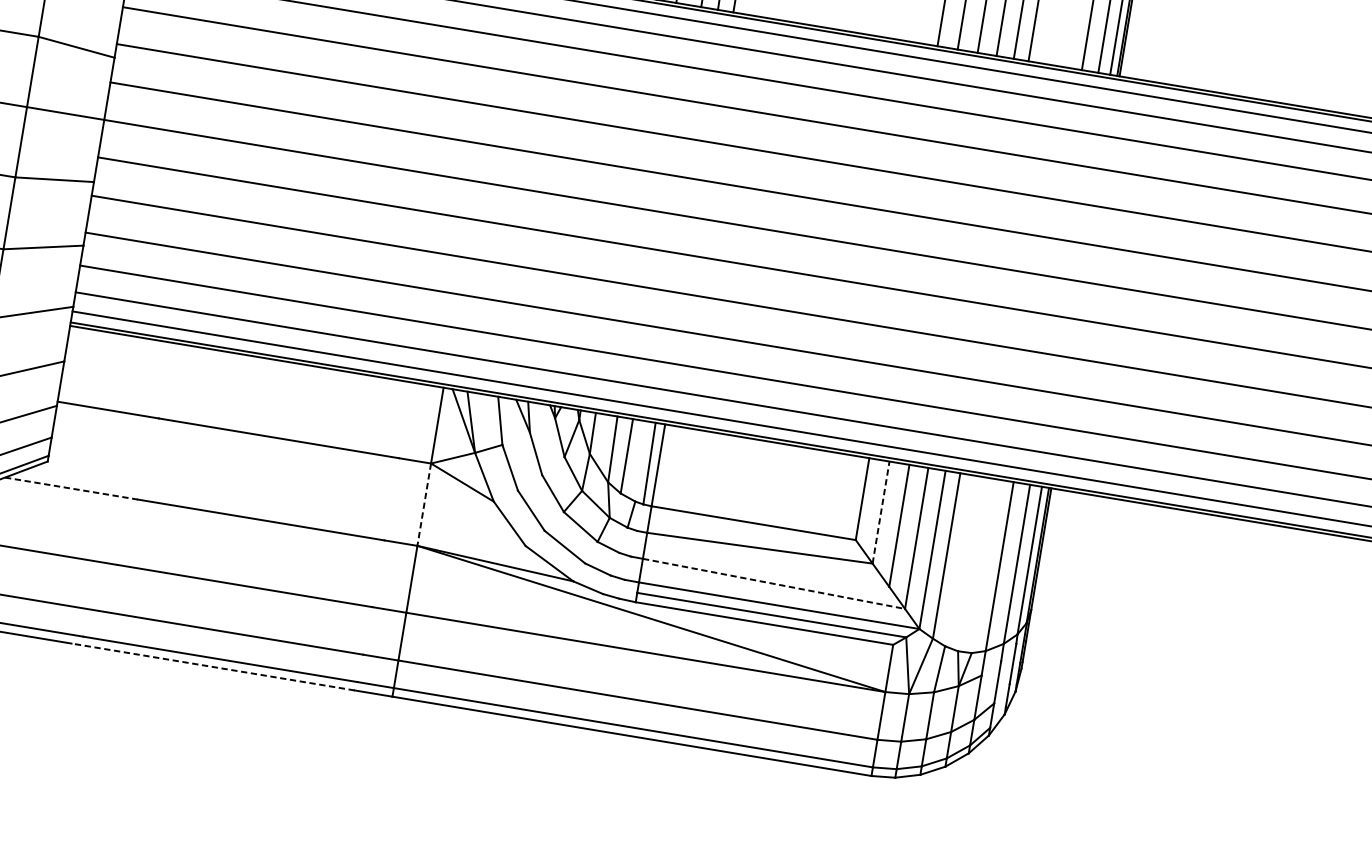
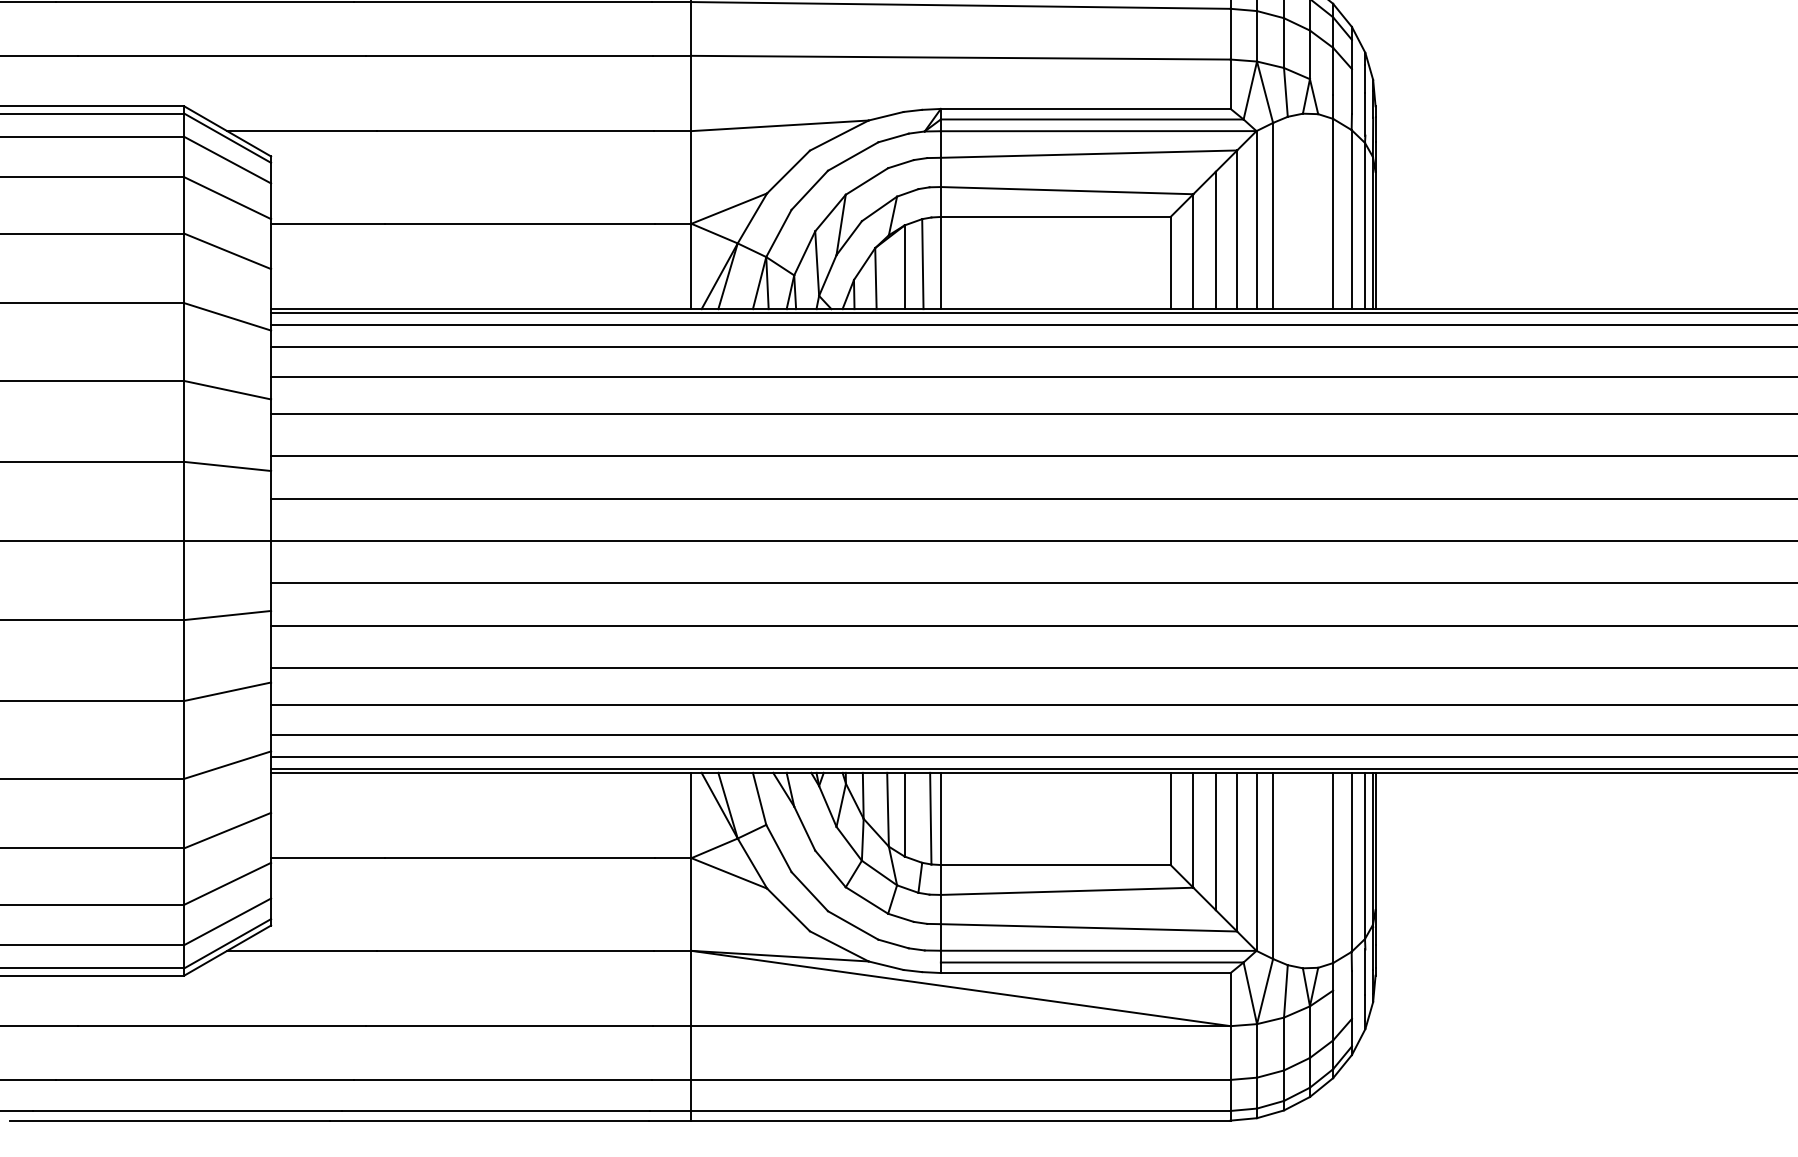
line: (71, 488) -> (301, 950), dashed -> solid
line: (424, 505) -> (691, 905), dashed -> solid
line: (881, 511) -> (1193, 829), dashed -> solid
line: (774, 583) -> (1089, 927), dashed -> solid
line: (213, 666) -> (489, 1120), dashed -> solid

